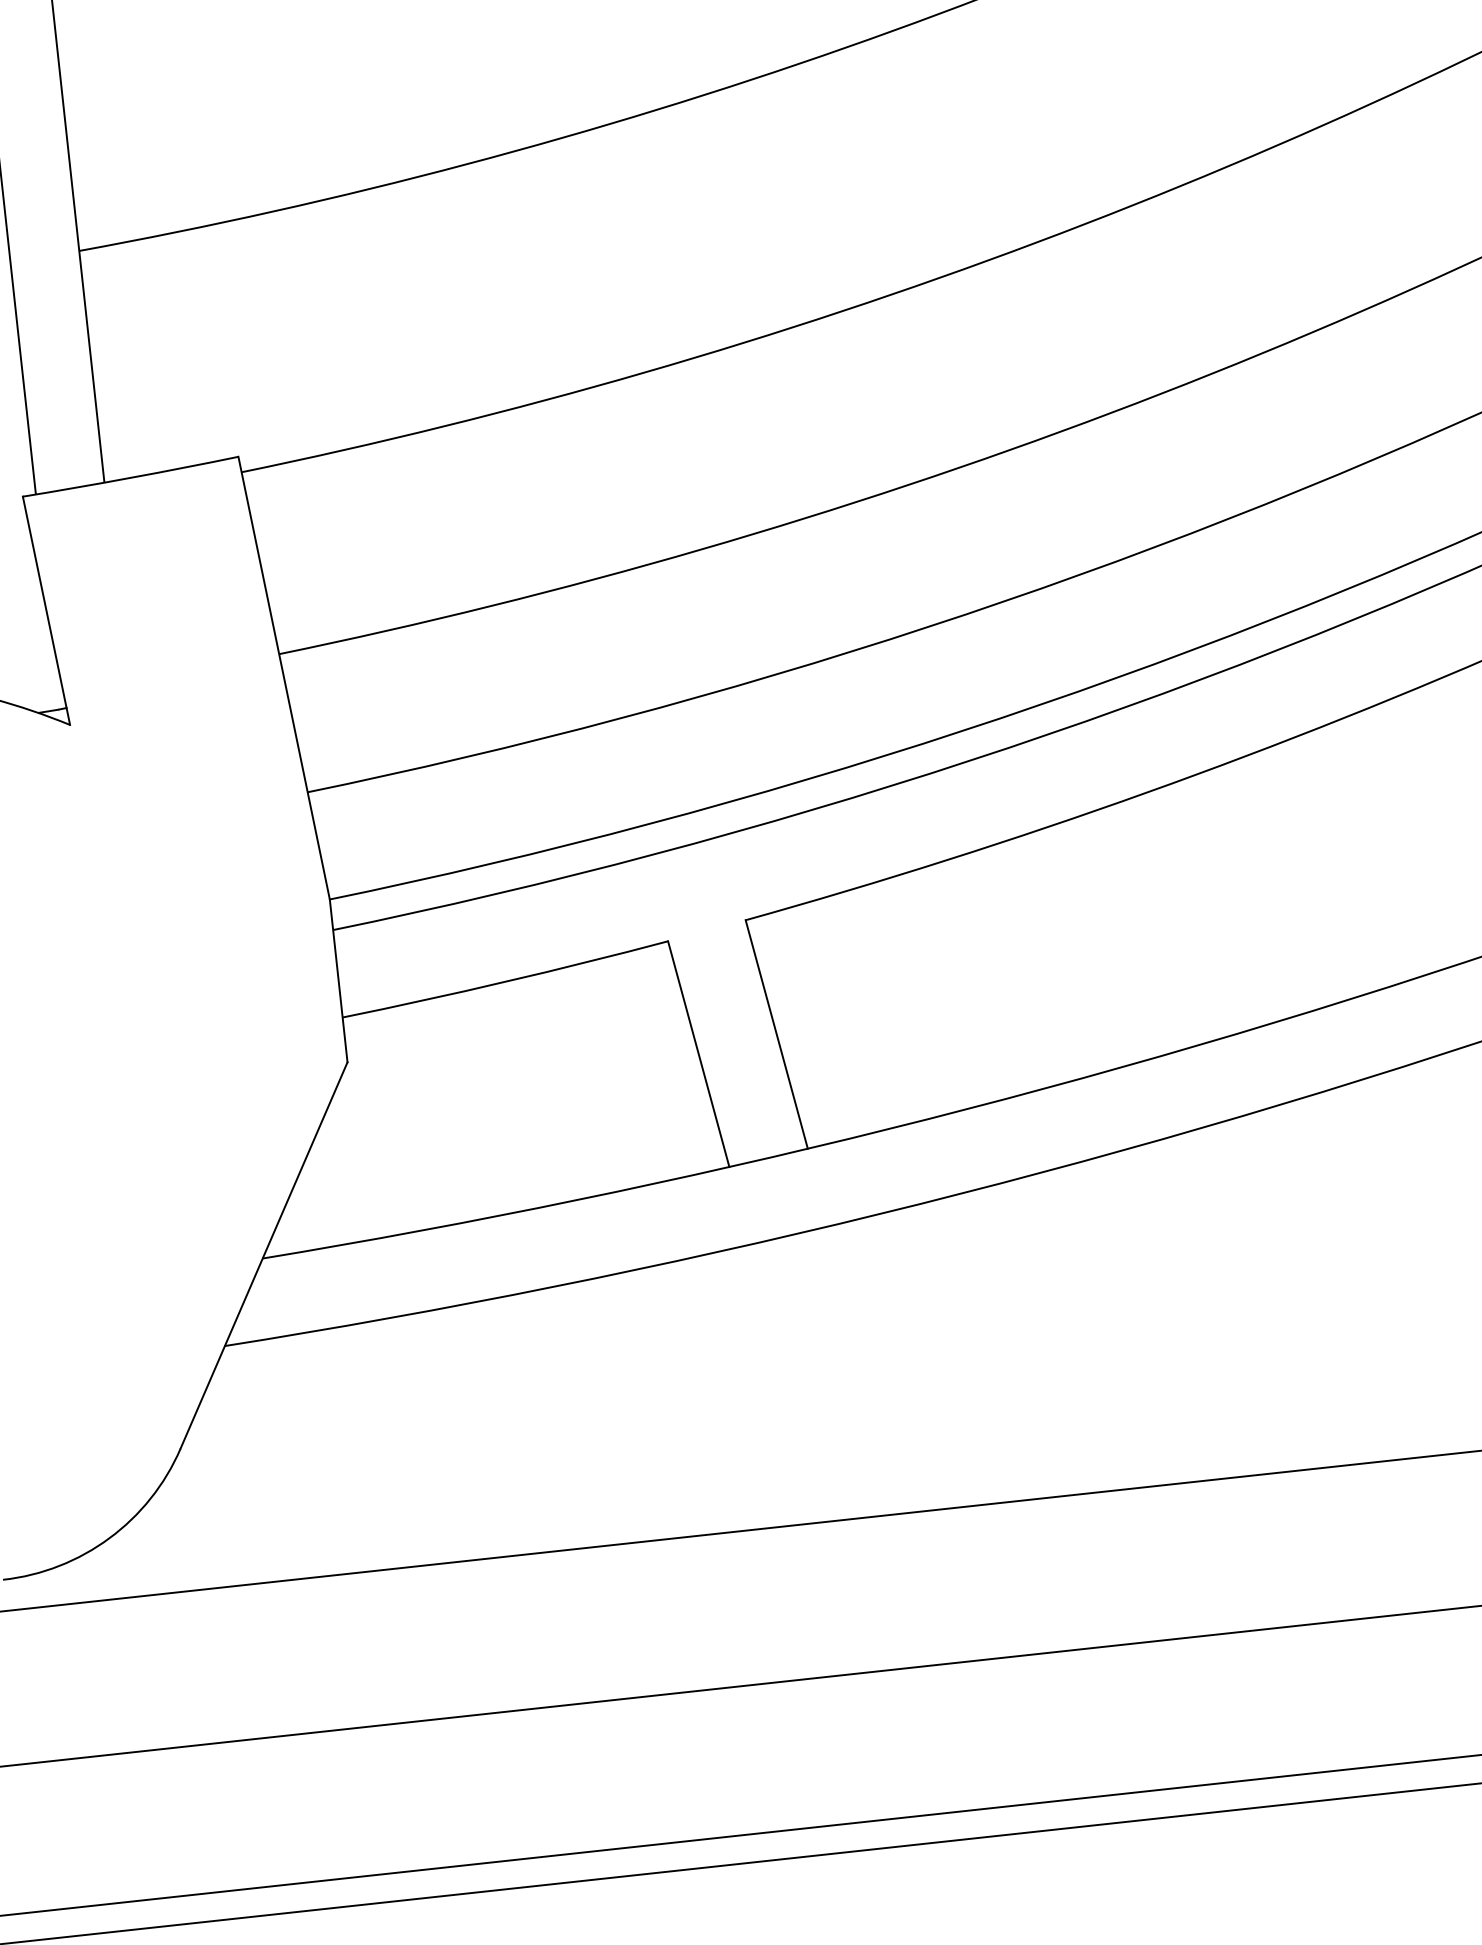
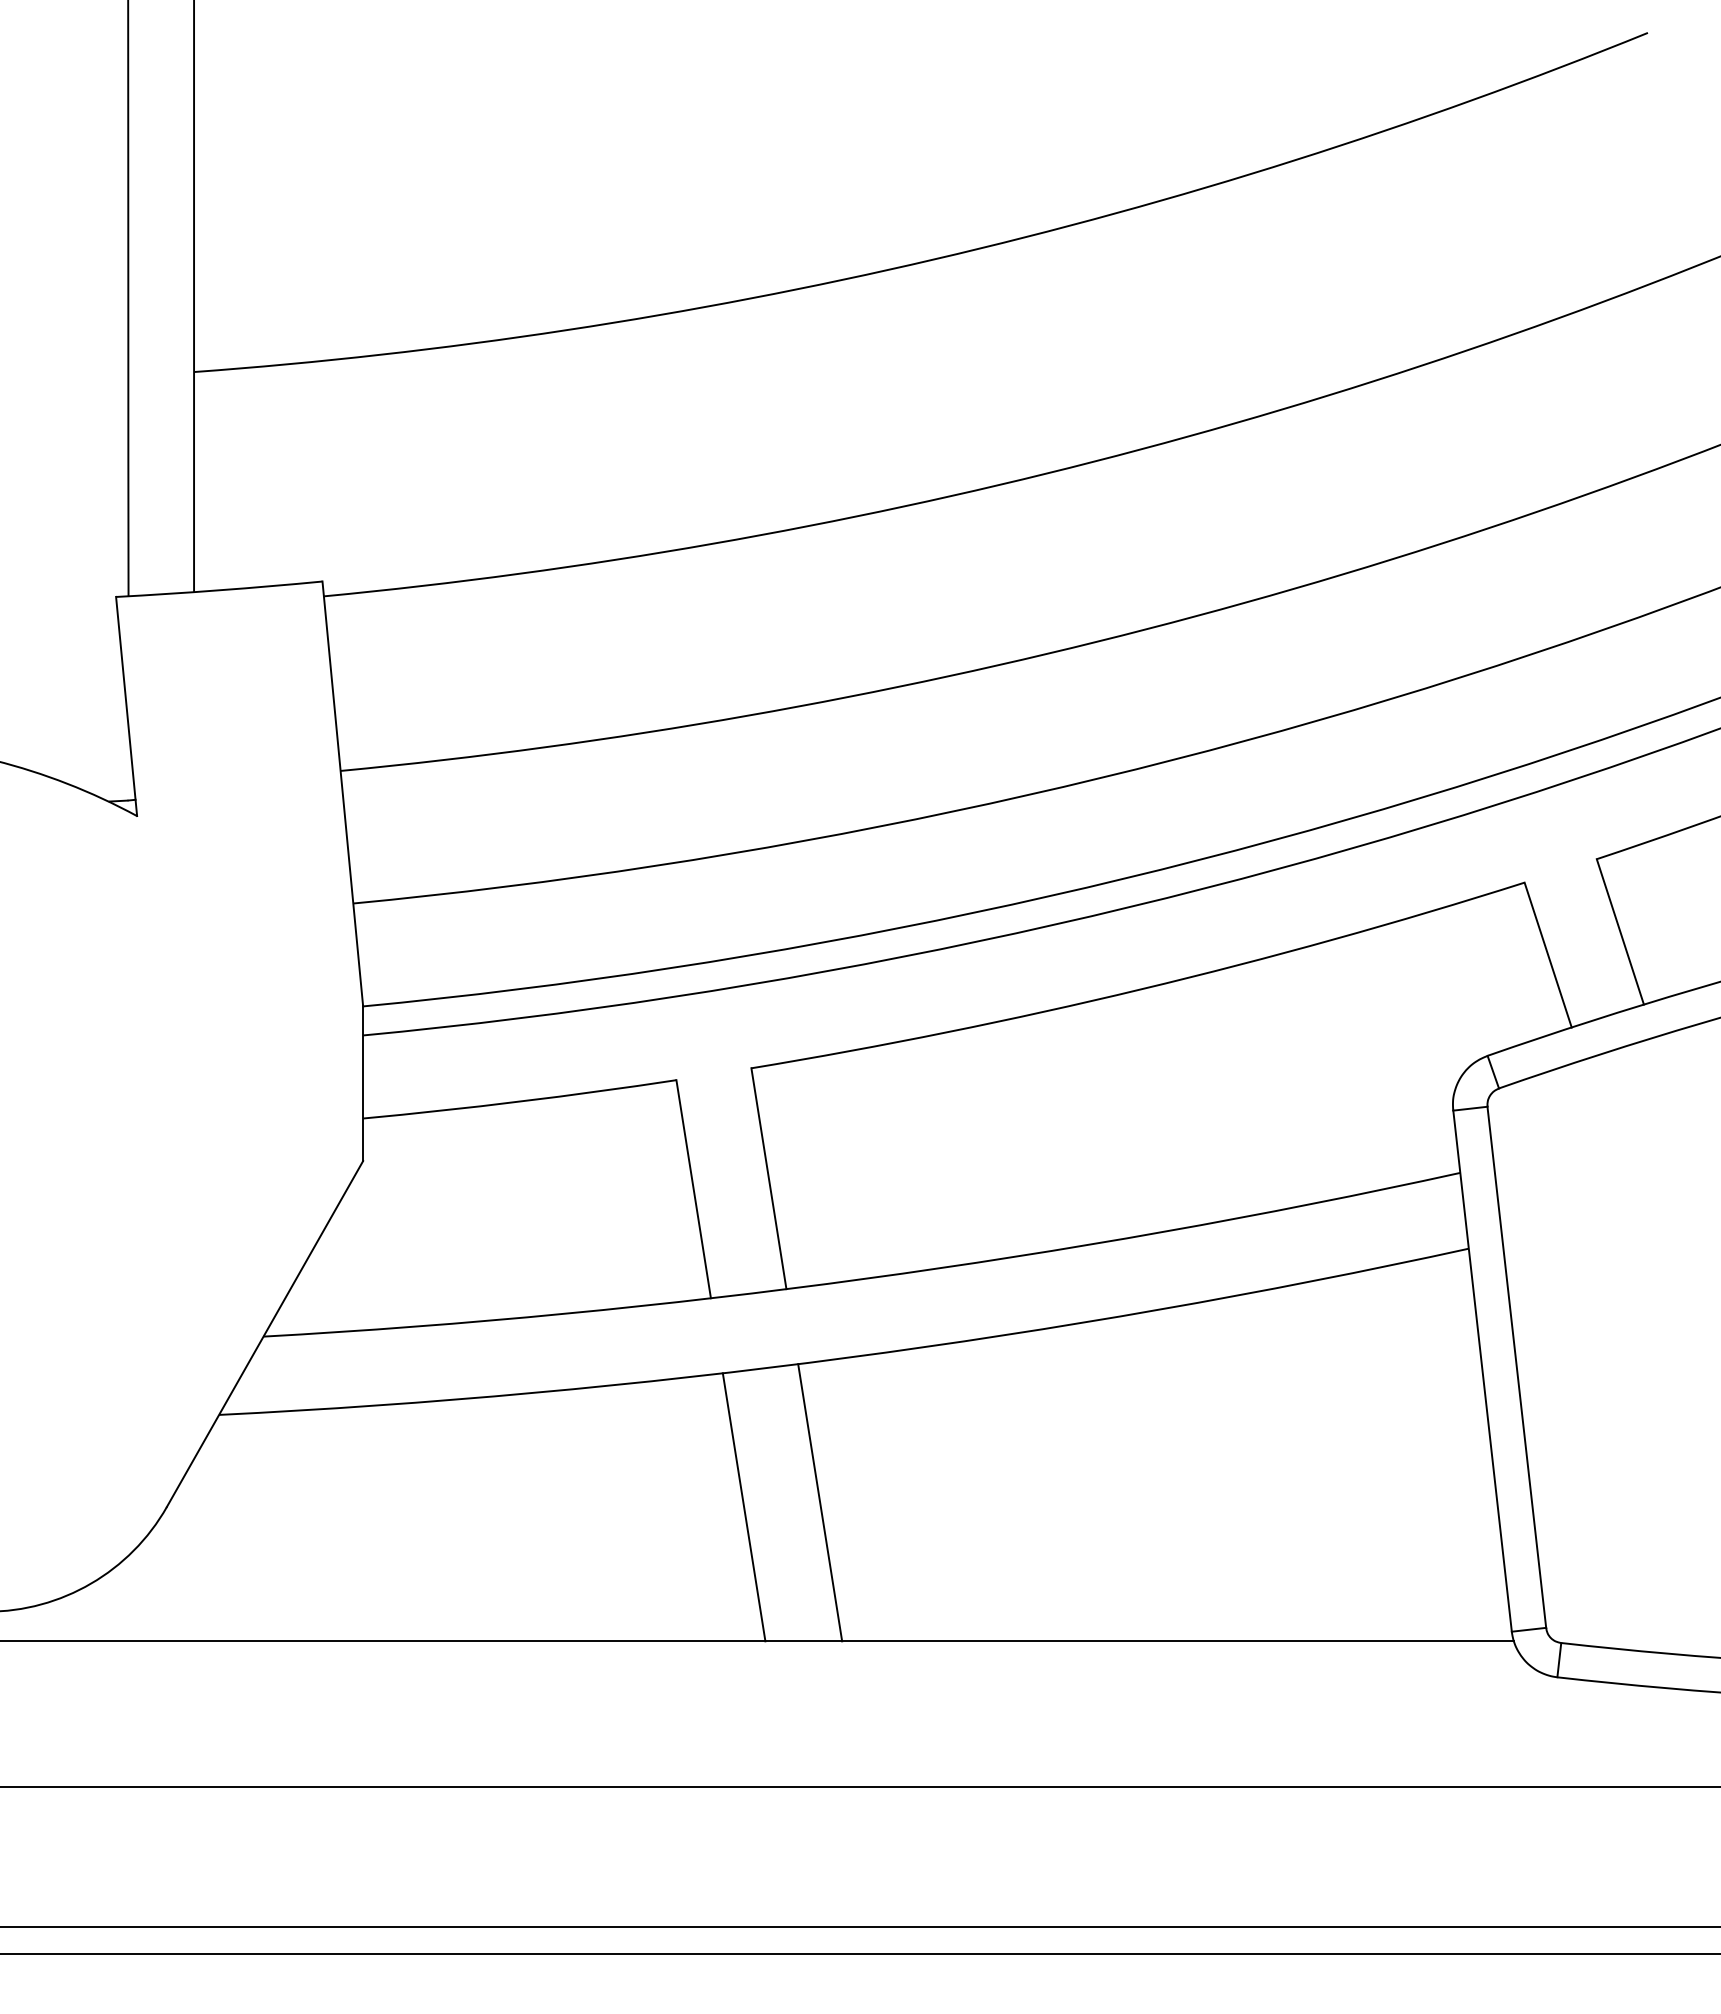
line: (868, 1369) -> (820, 1502), added
line: (787, 1383) -> (743, 1507), added

